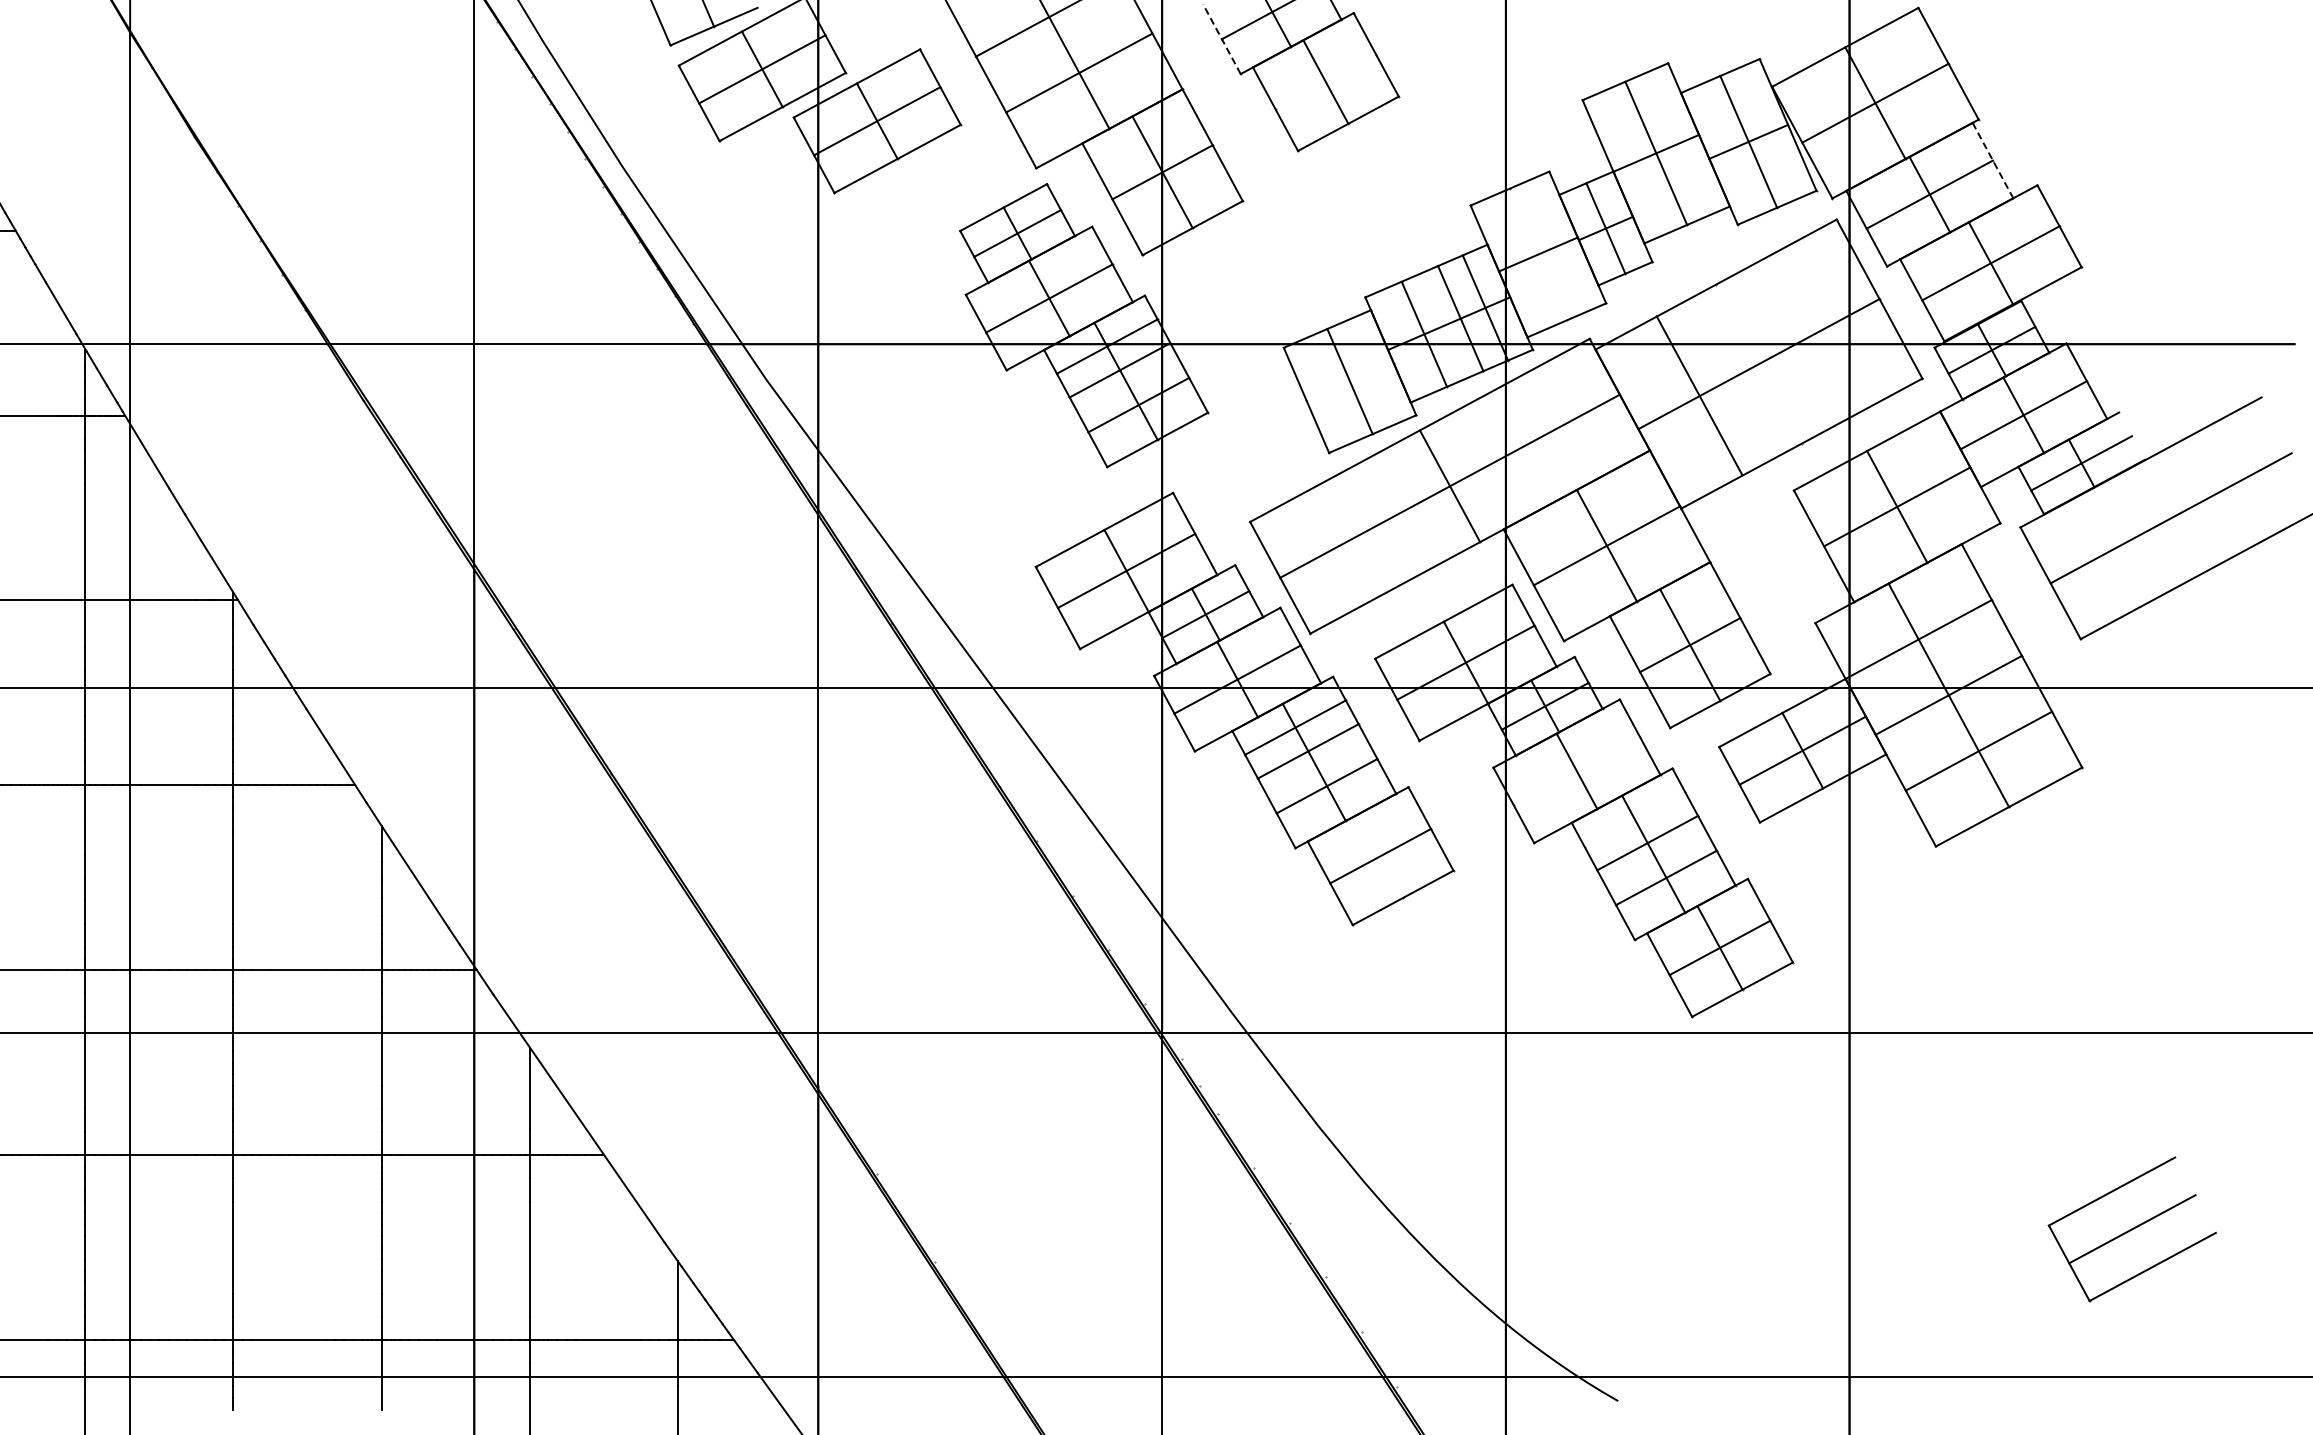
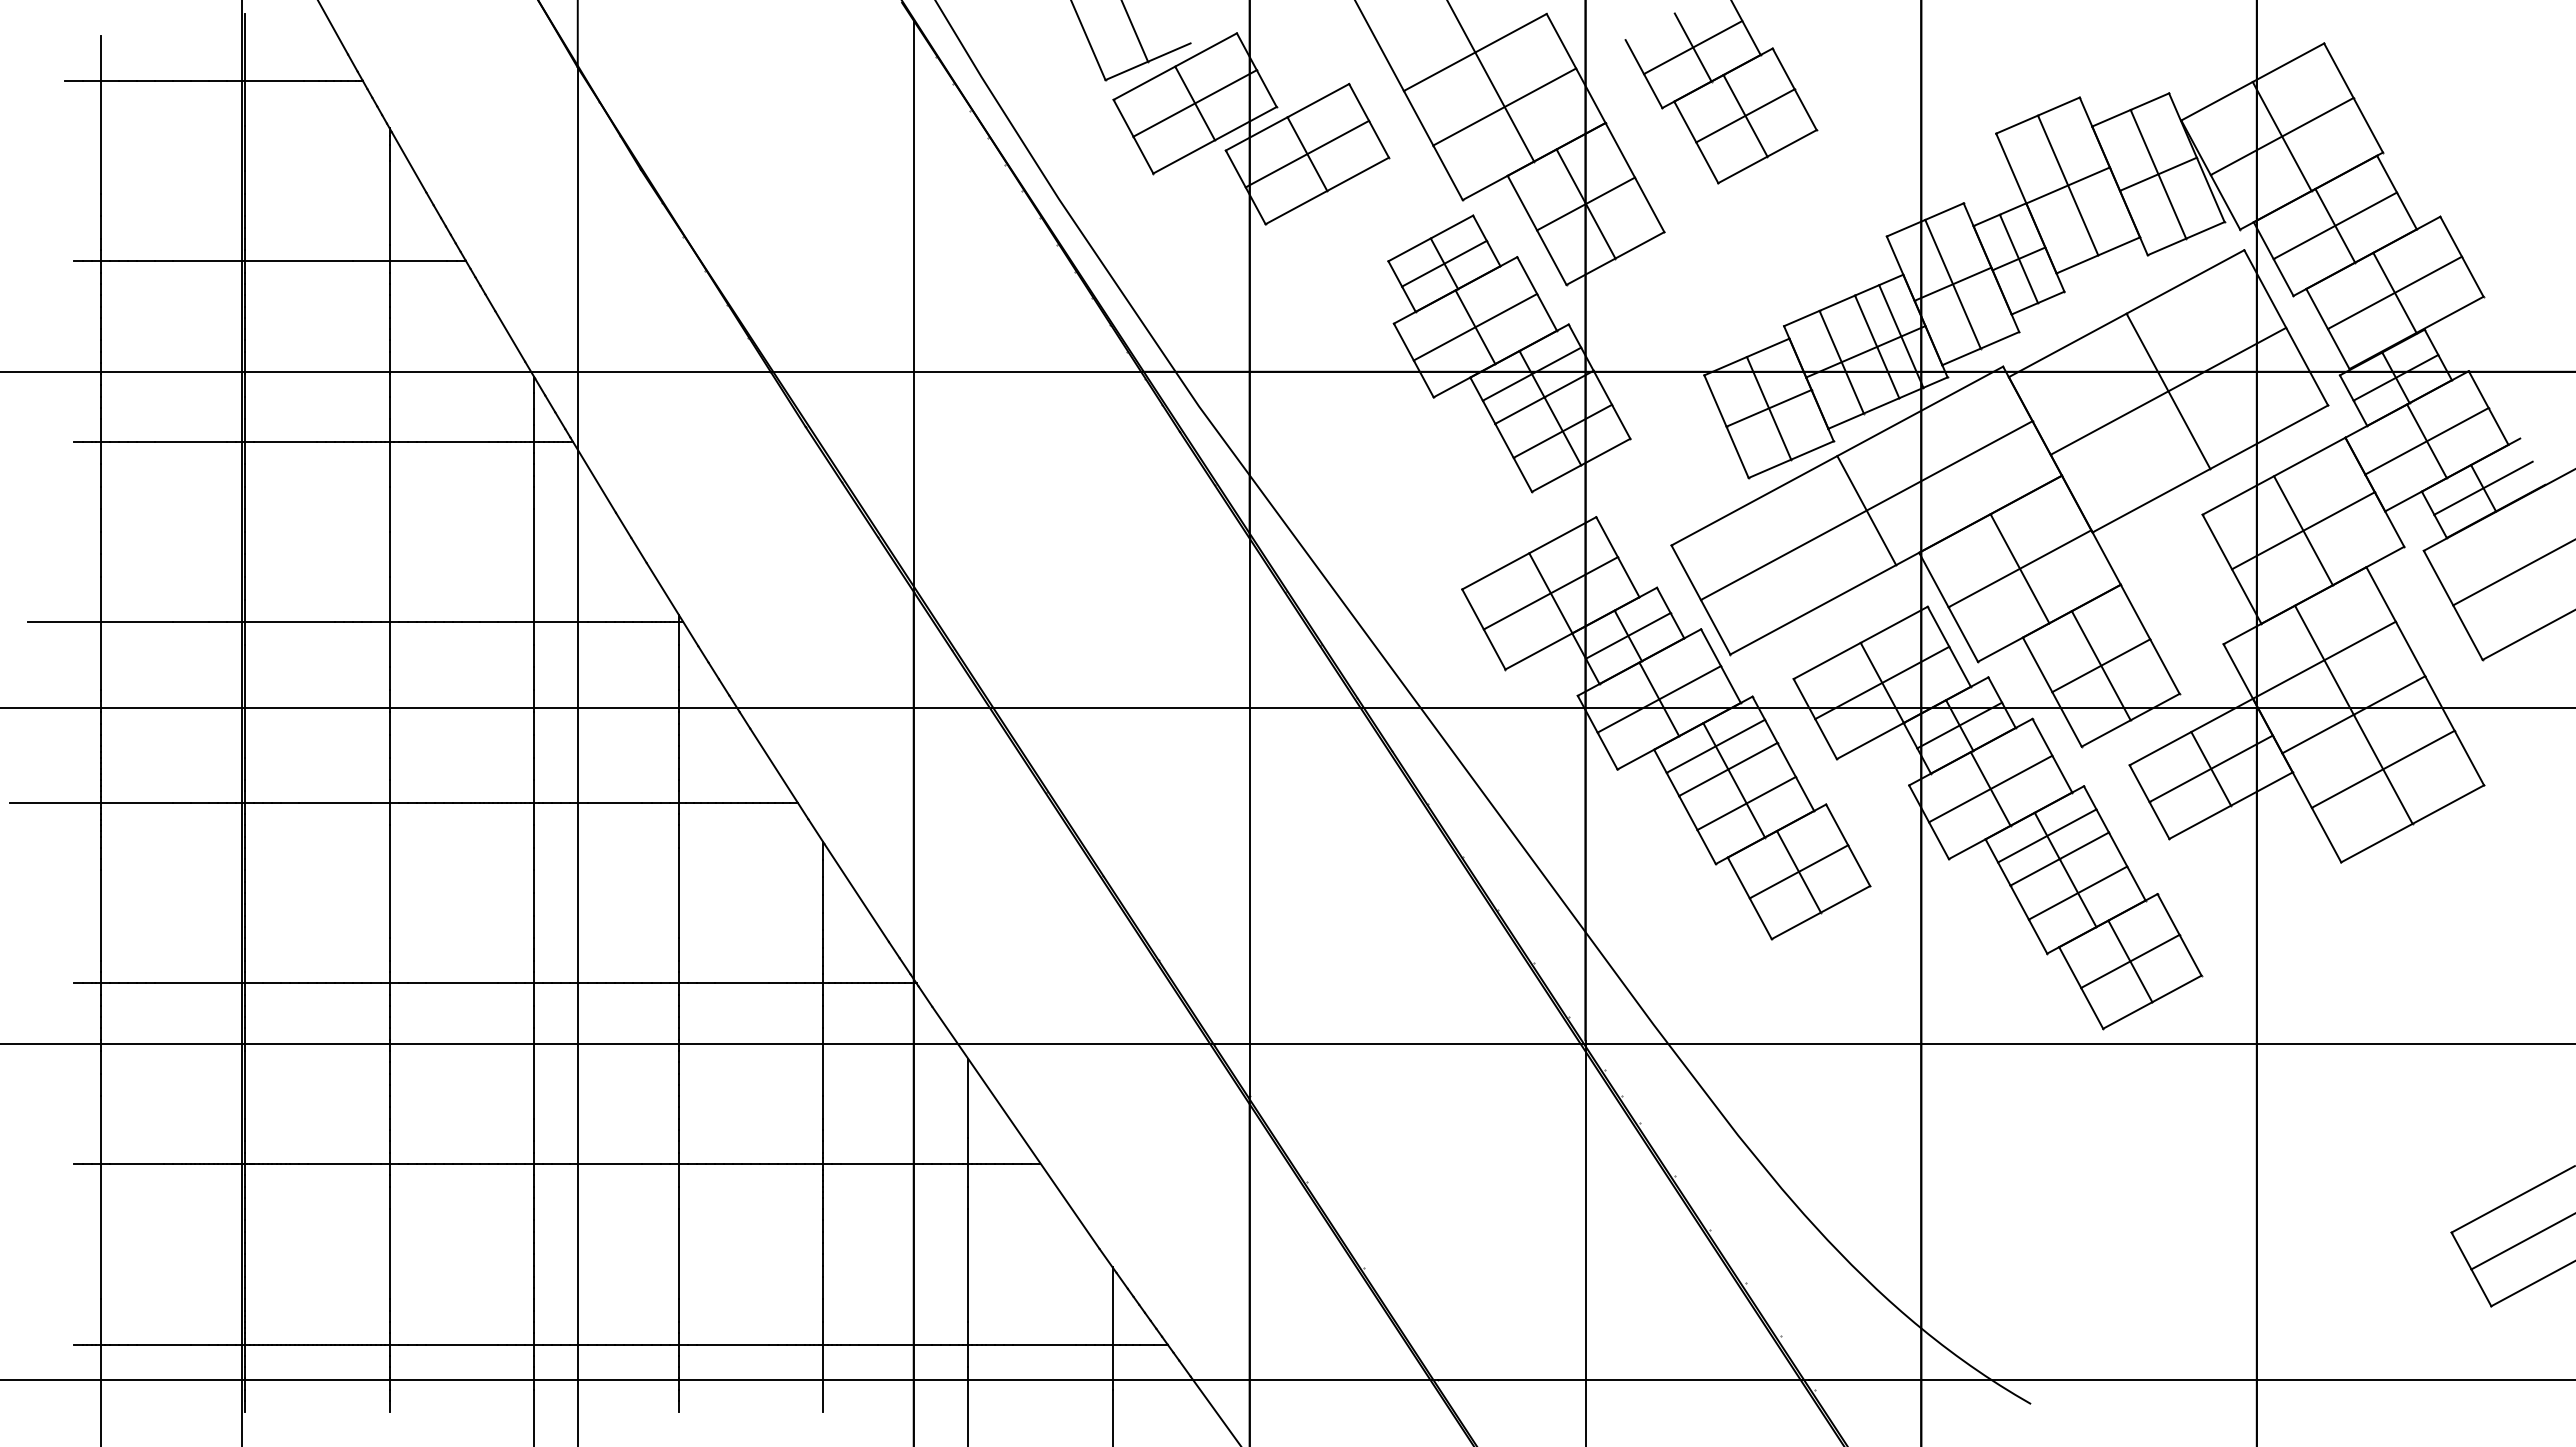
line: (1221, 39) -> (1643, 74), dashed -> solid
line: (1325, 81) -> (1745, 115), added
line: (1992, 160) -> (2396, 192), dashed -> solid
line: (1537, 253) -> (1952, 283), added
line: (1349, 381) -> (1768, 408), added
line: (1699, 395) -> (2168, 390), moved
line: (1576, 770) -> (1990, 788), added
line: (1635, 818) -> (2047, 835), added
line: (1380, 855) -> (1798, 871), added

